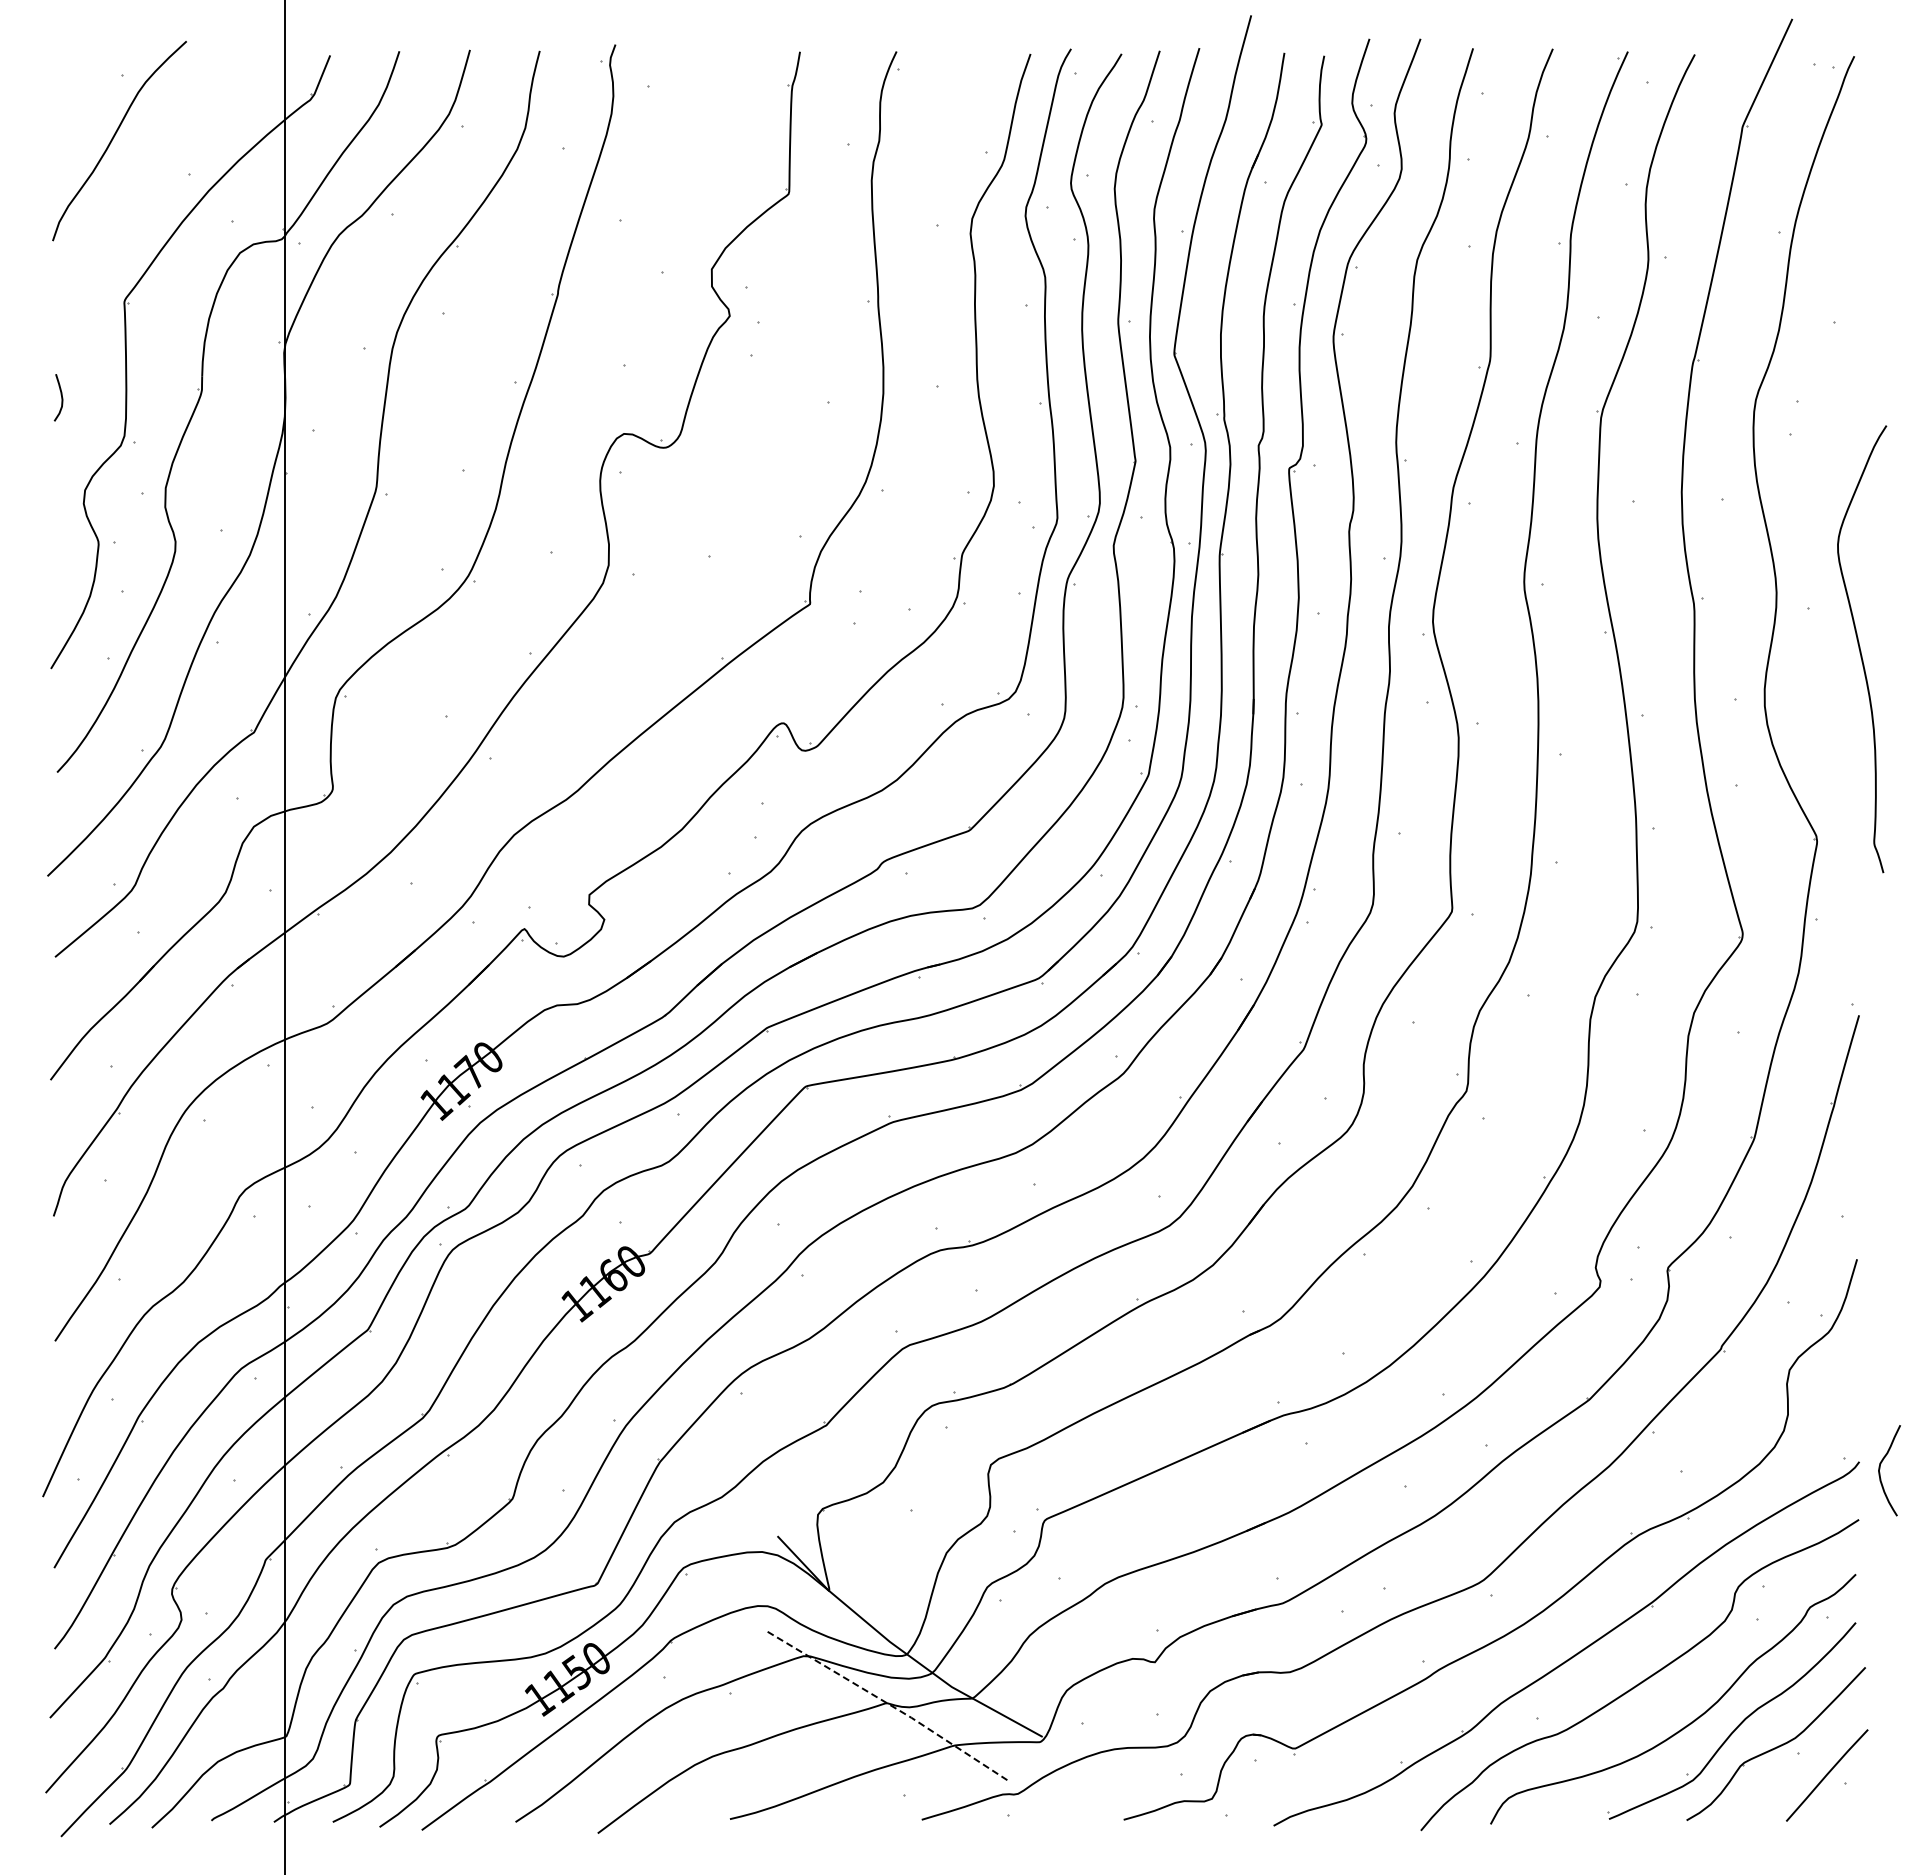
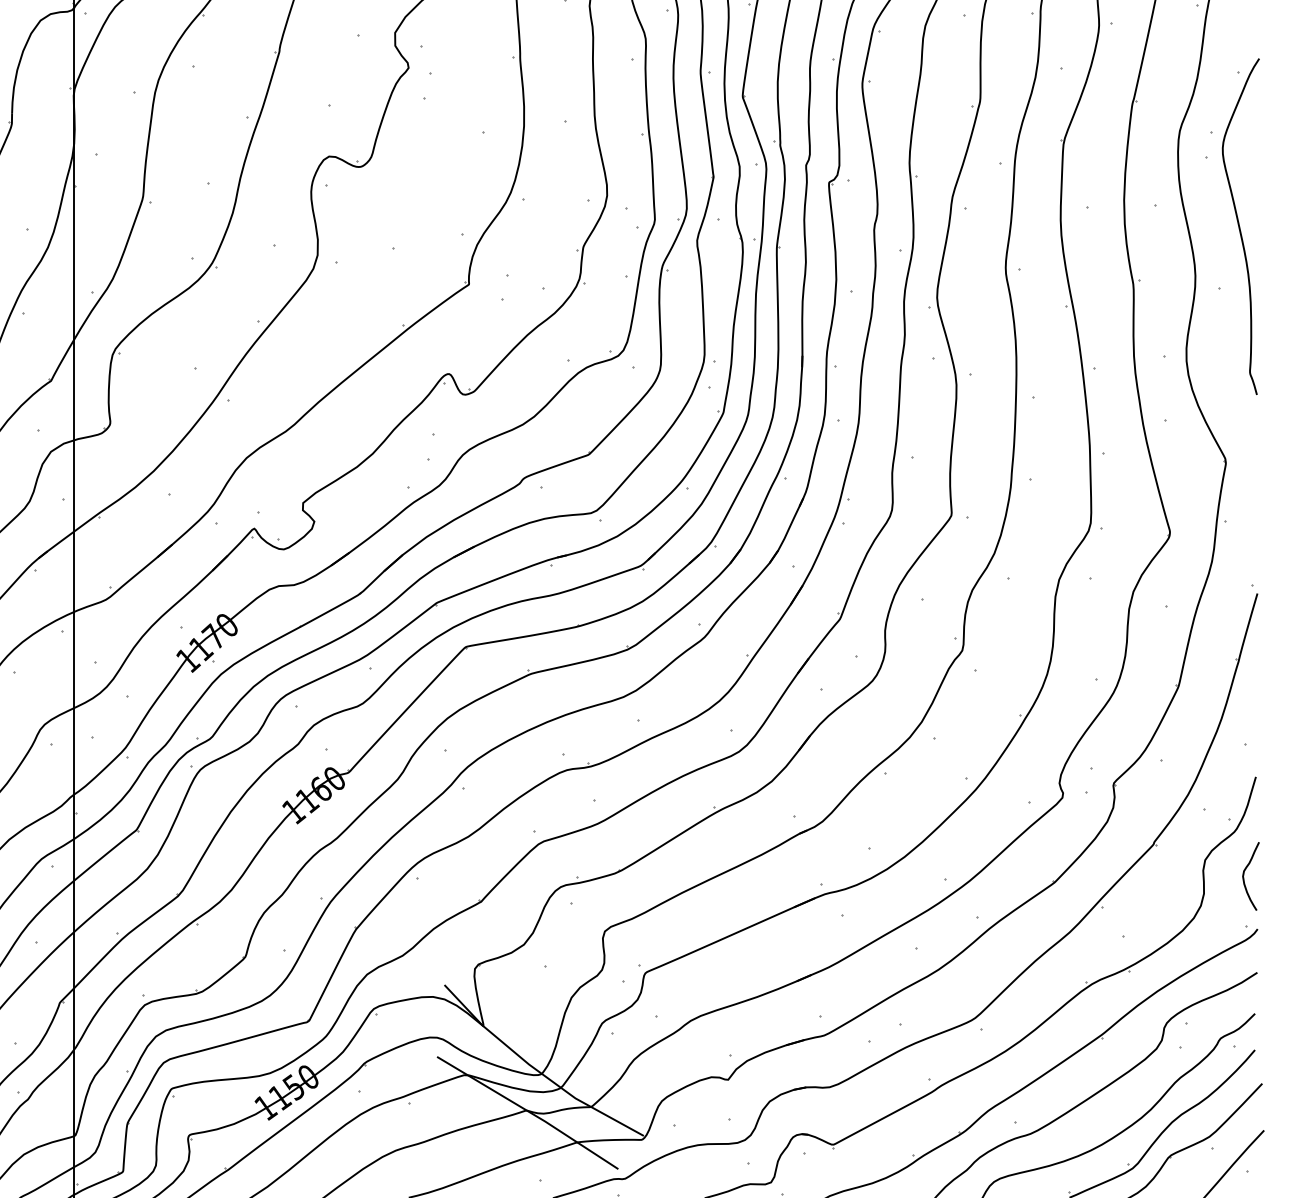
curve: (1860, 649) -> (1239, 226), moved
curve: (1880, 1469) -> (1244, 875), moved
line: (890, 1705) -> (529, 1112), dashed -> solid

